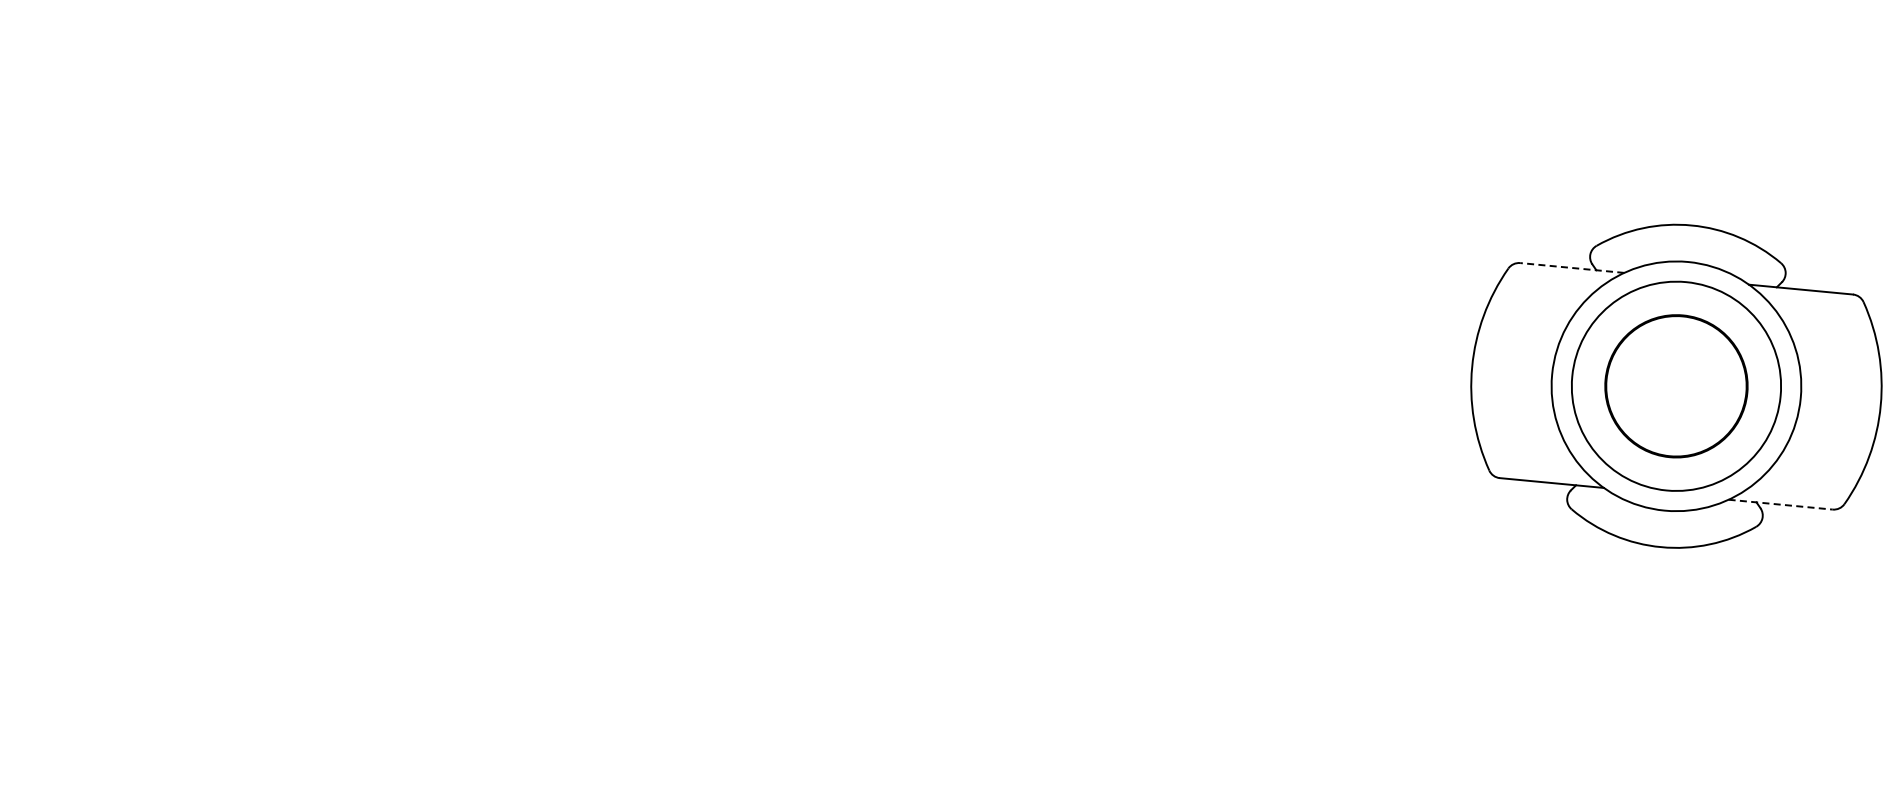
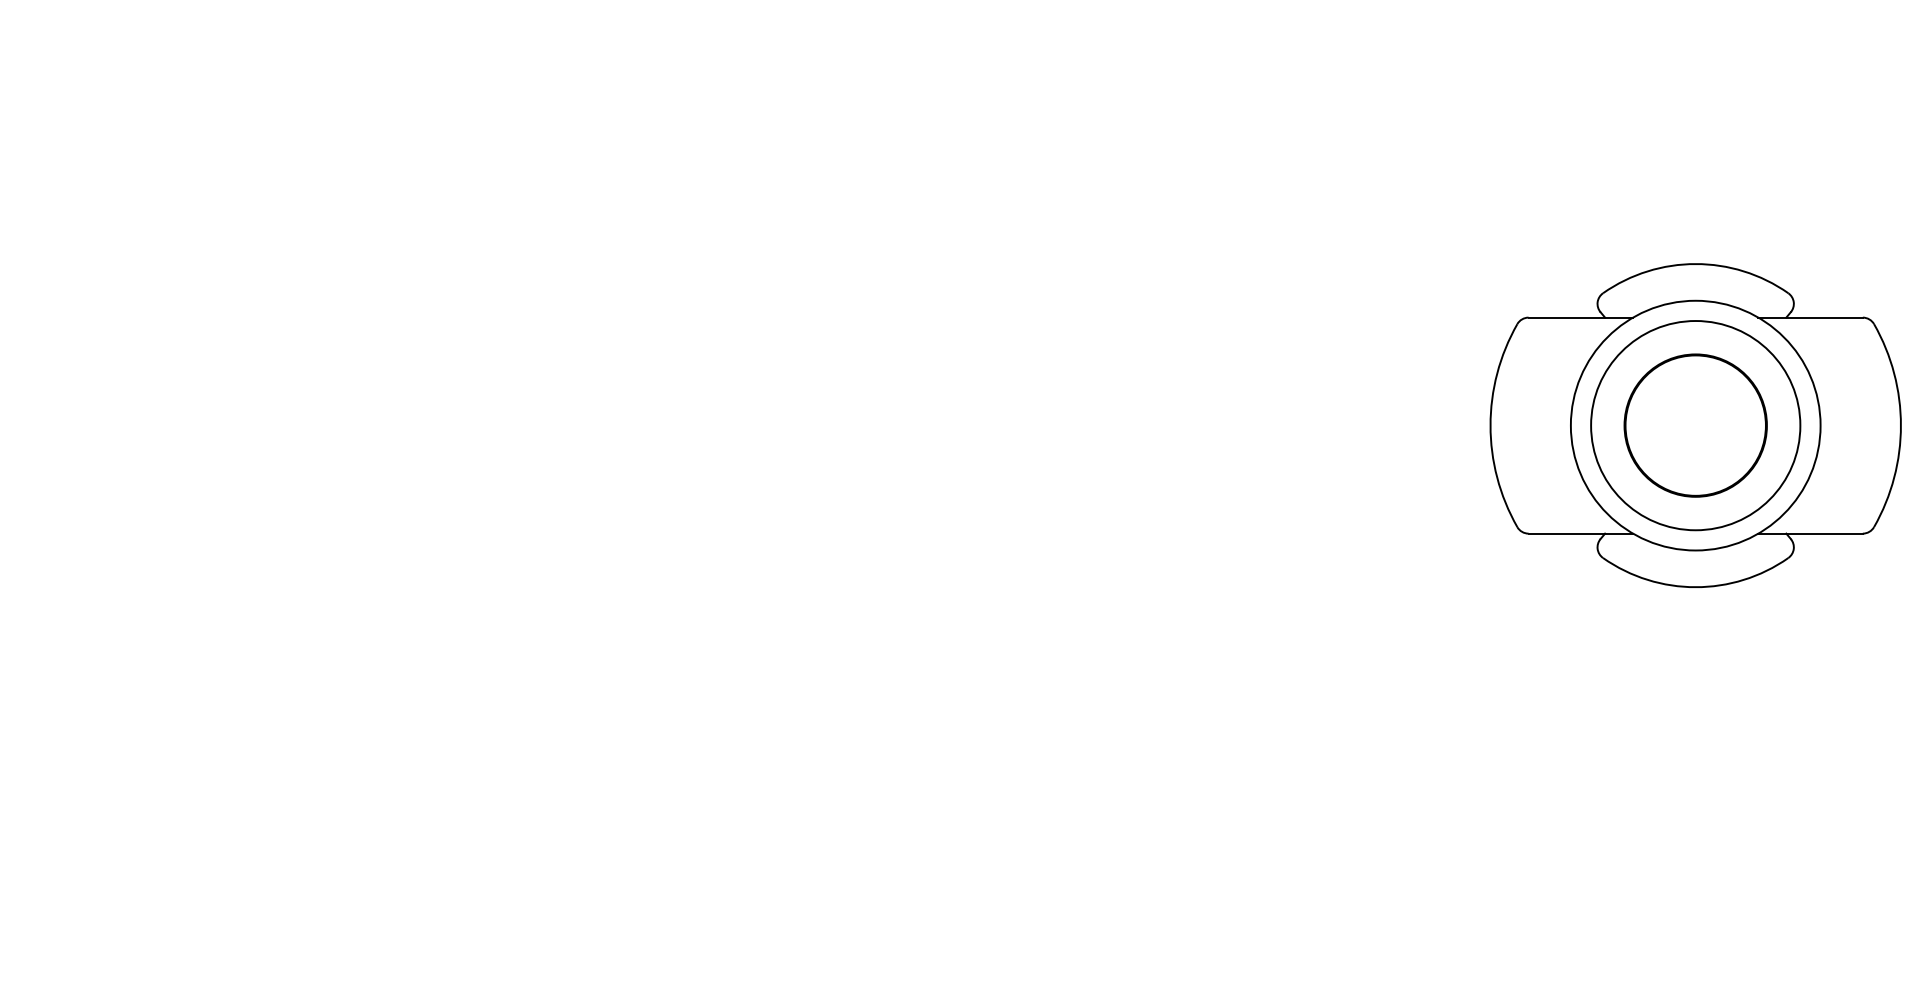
line: (1571, 267) -> (1580, 317), dashed -> solid
line: (1781, 504) -> (1811, 533), dashed -> solid

